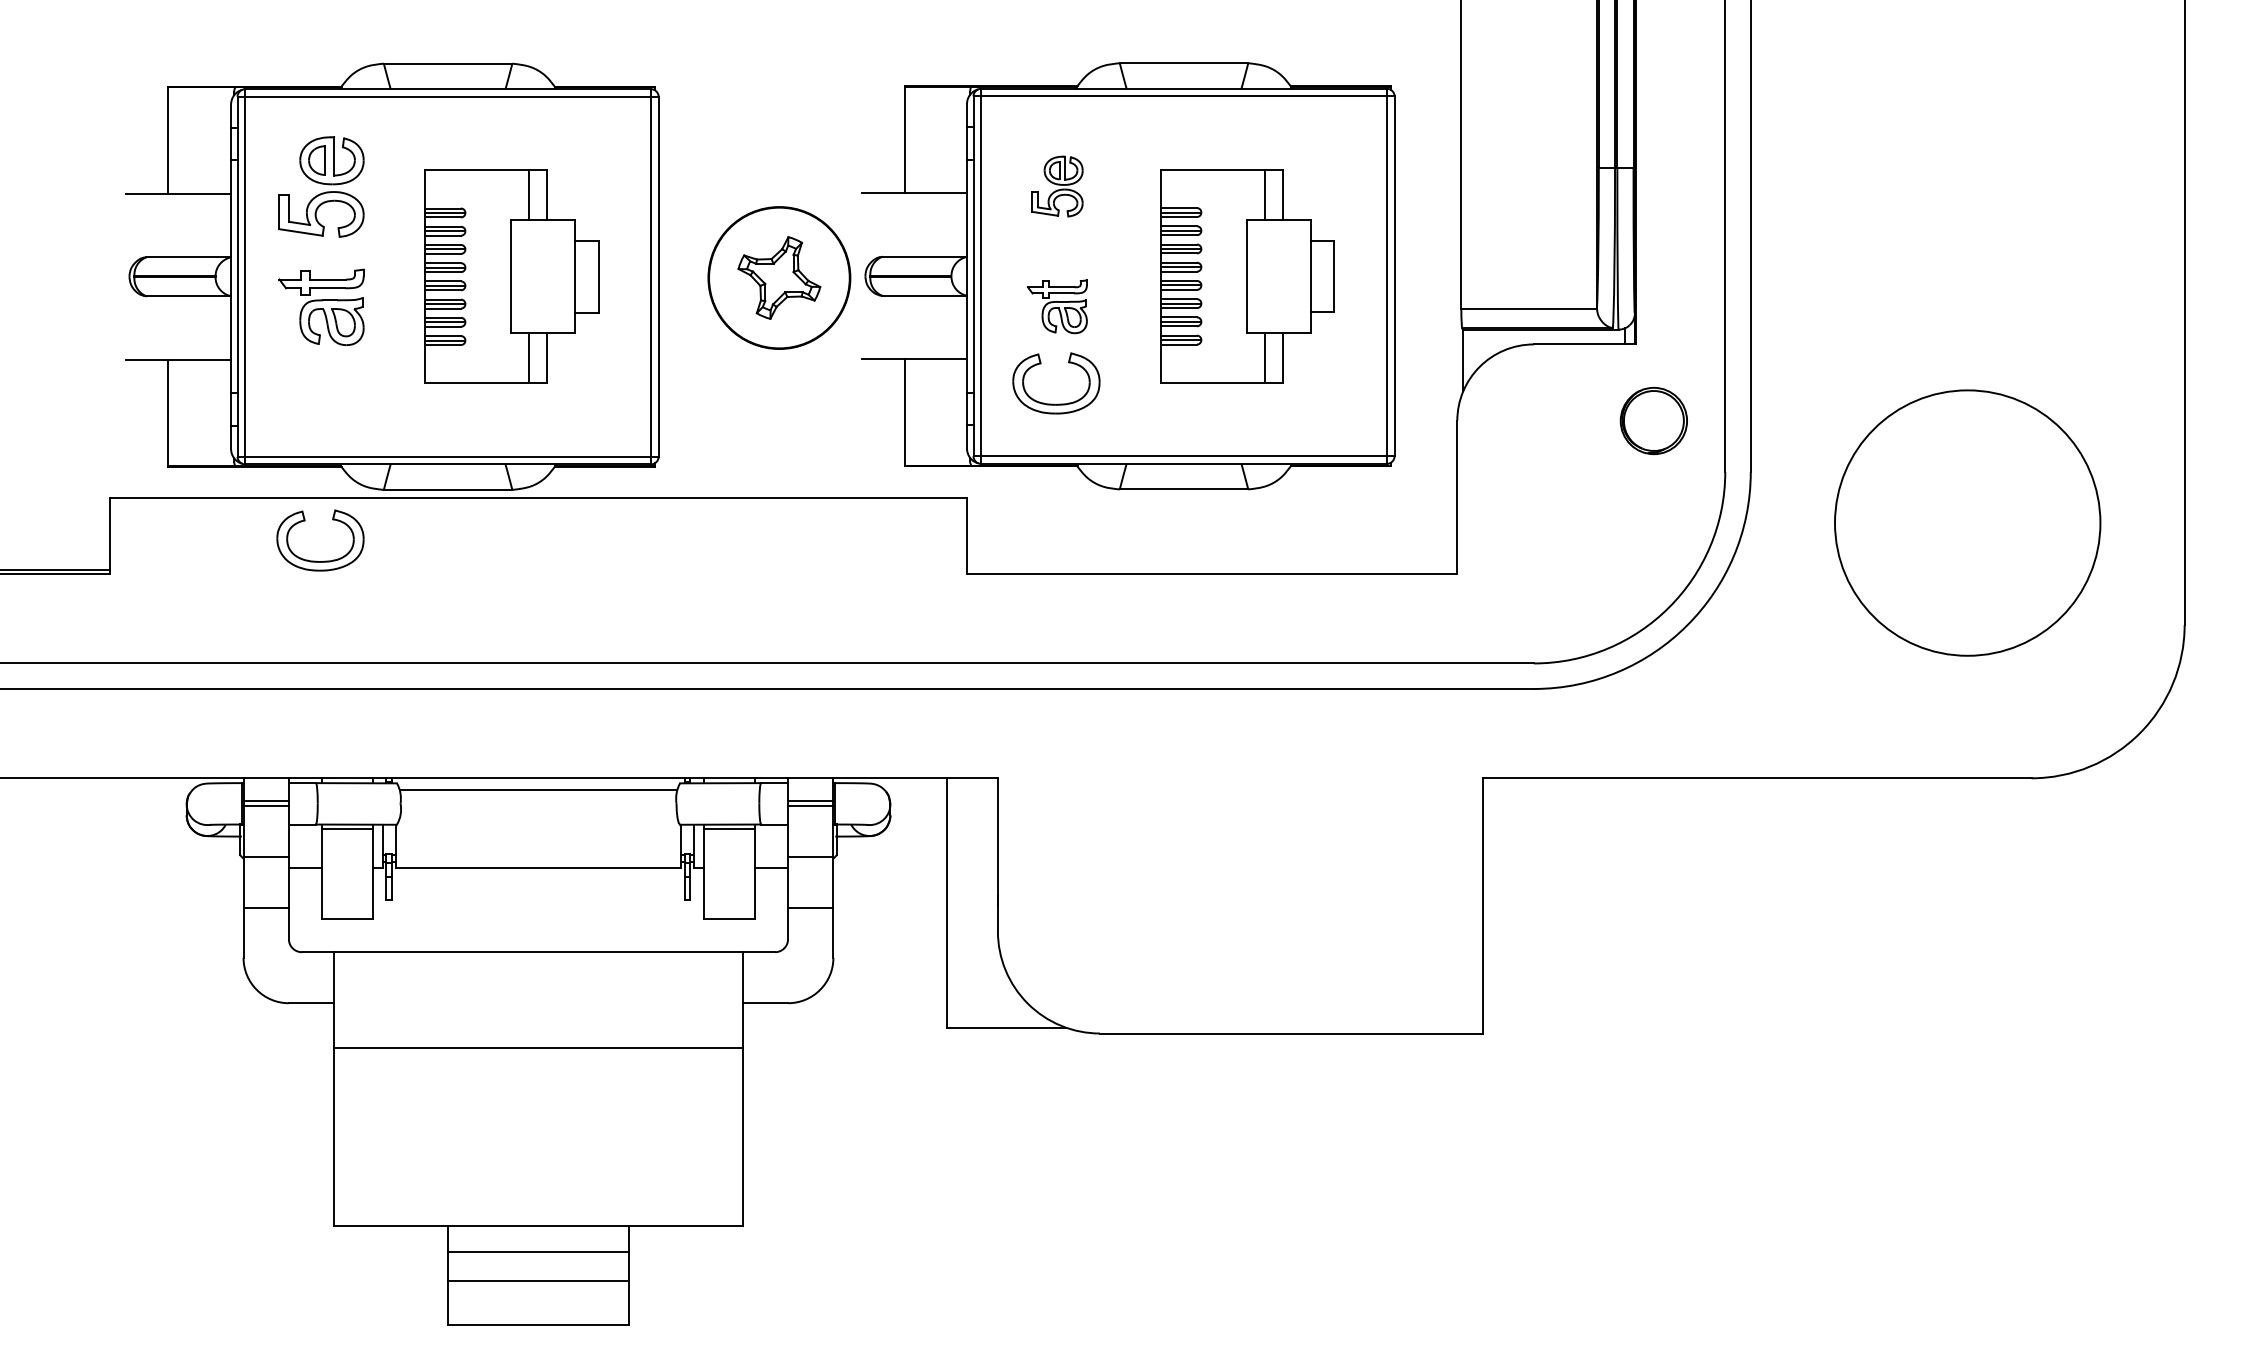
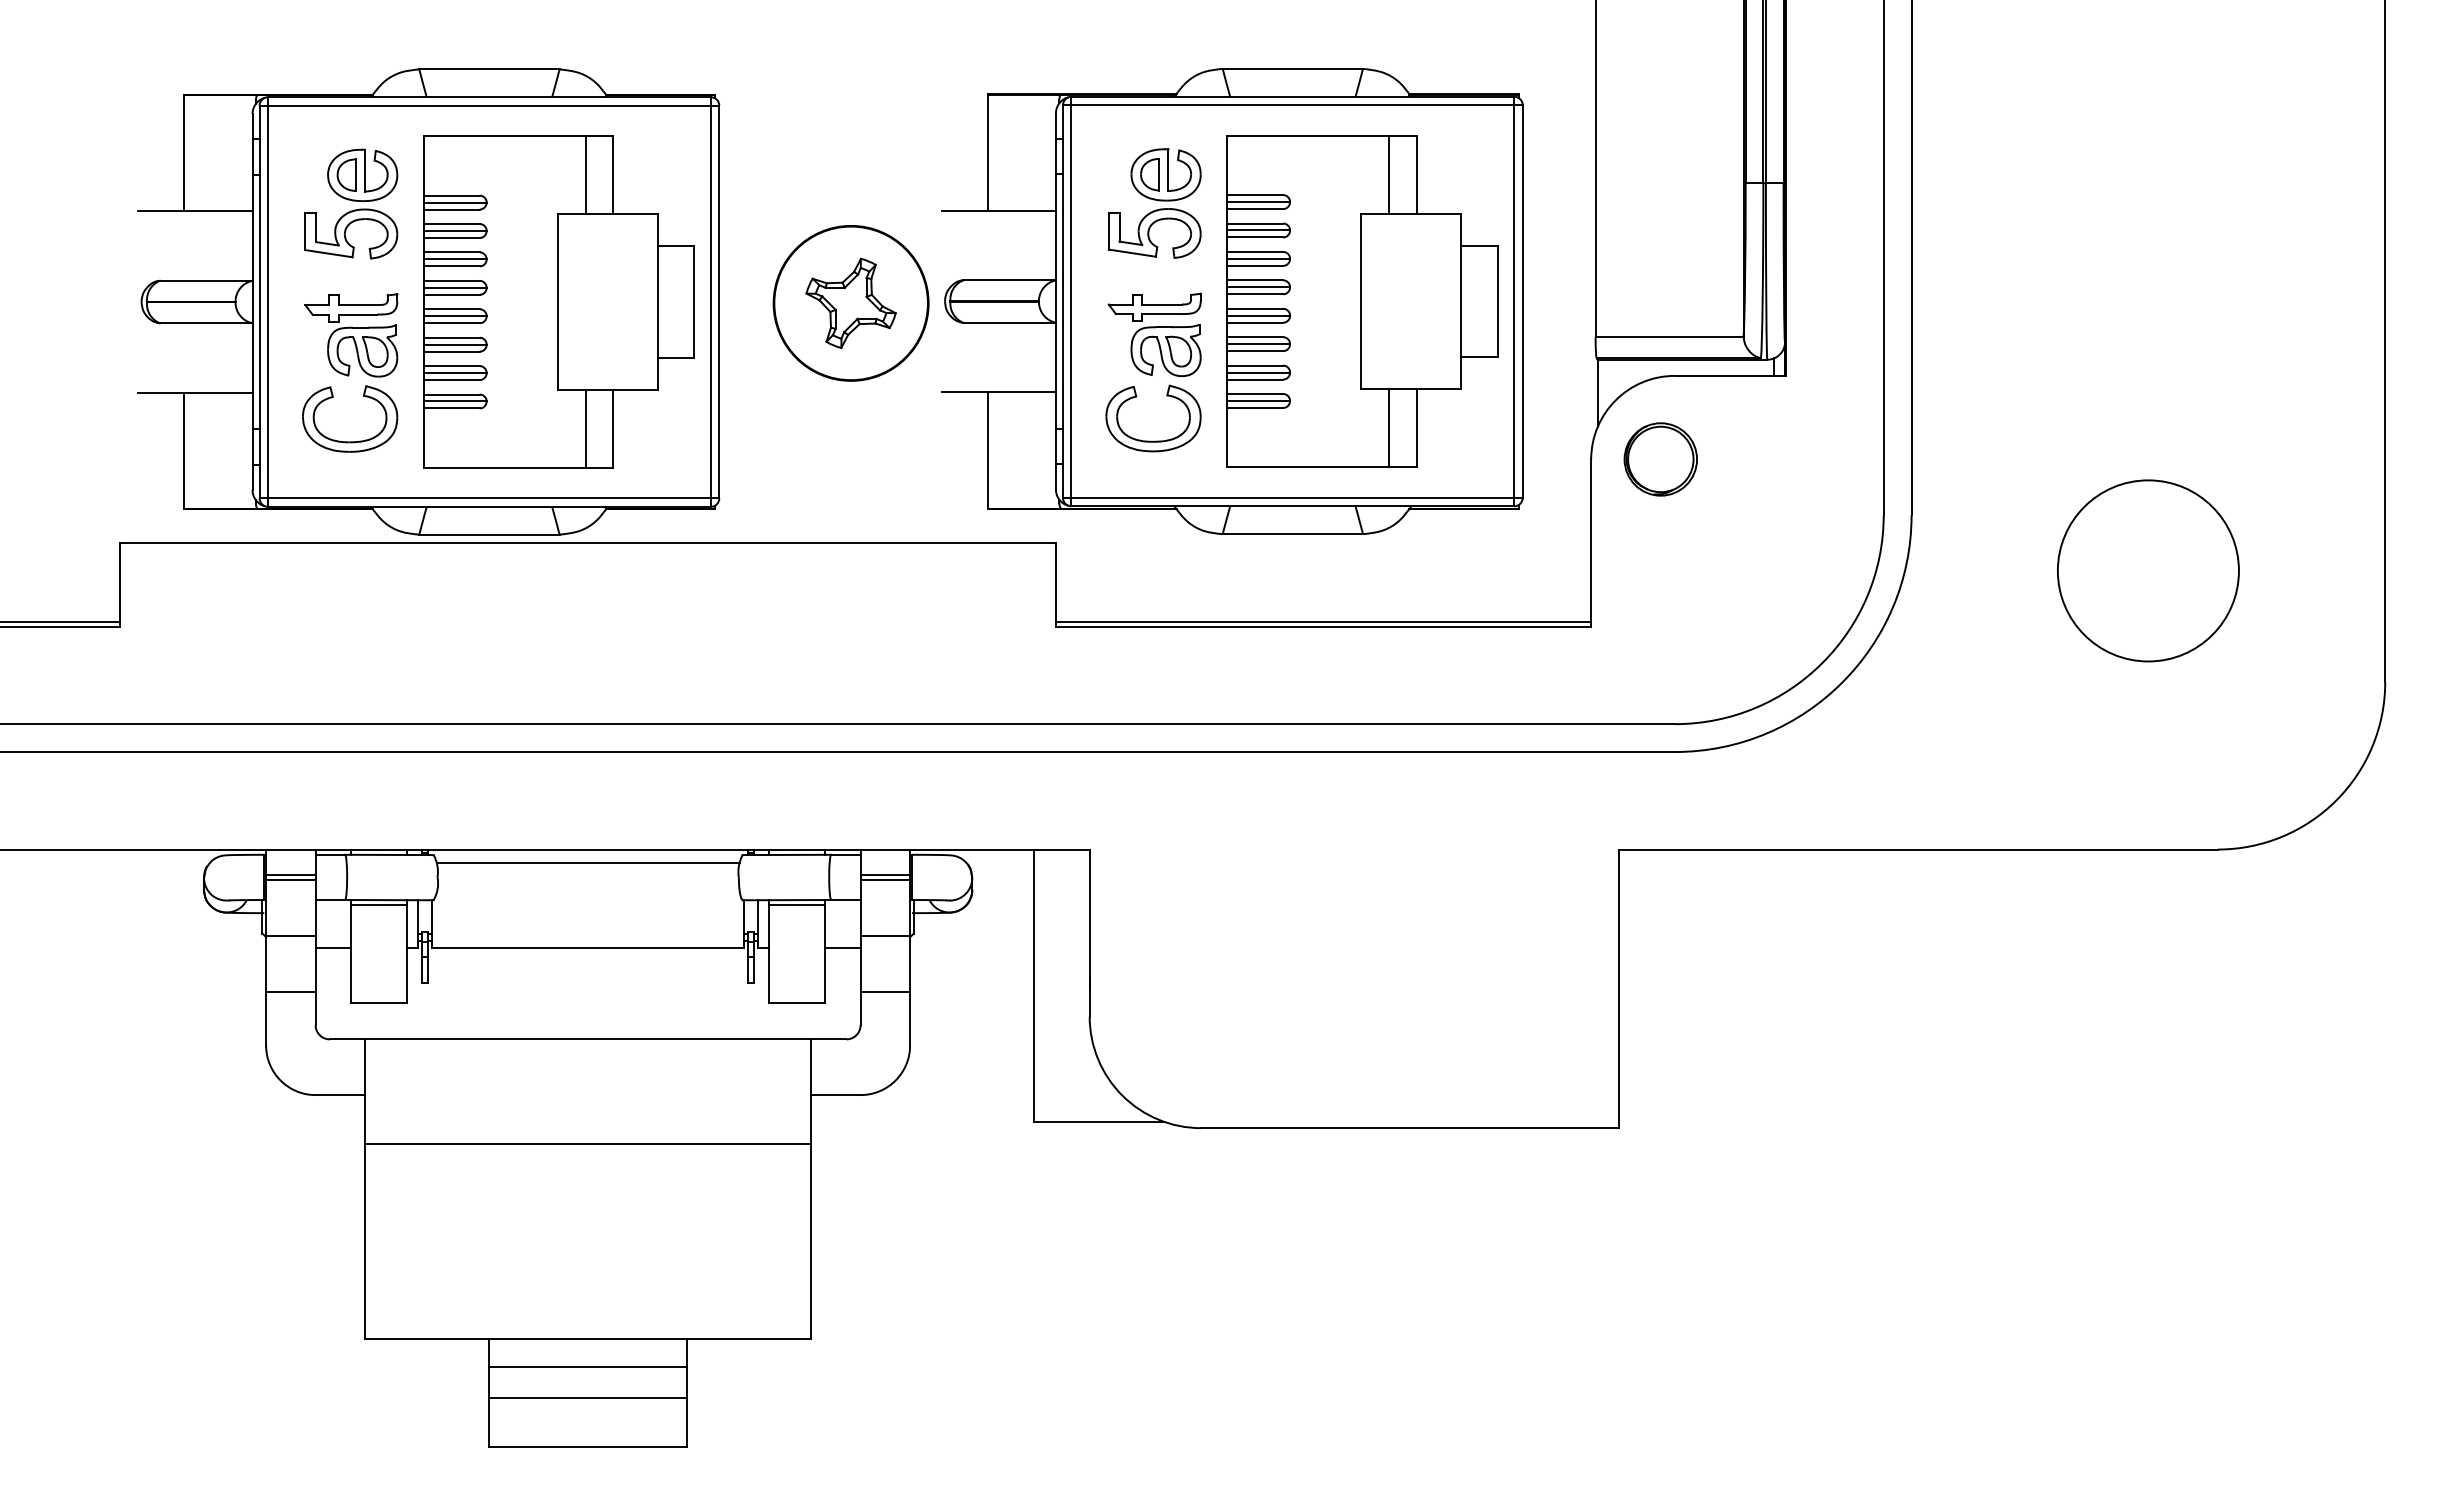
part: (1057, 186) -> (1154, 203), size x1.67
part: (511, 276) -> (558, 301), size x1.43
part: (1247, 276) -> (1362, 301), size x1.43
part: (1057, 306) -> (1154, 334), size x1.43
part: (1653, 421) -> (1660, 459), moved
circle: (1966, 522) -> (2147, 570), size x0.62
part: (320, 561) -> (350, 441), moved
line: (1212, 569) -> (1323, 621), added

